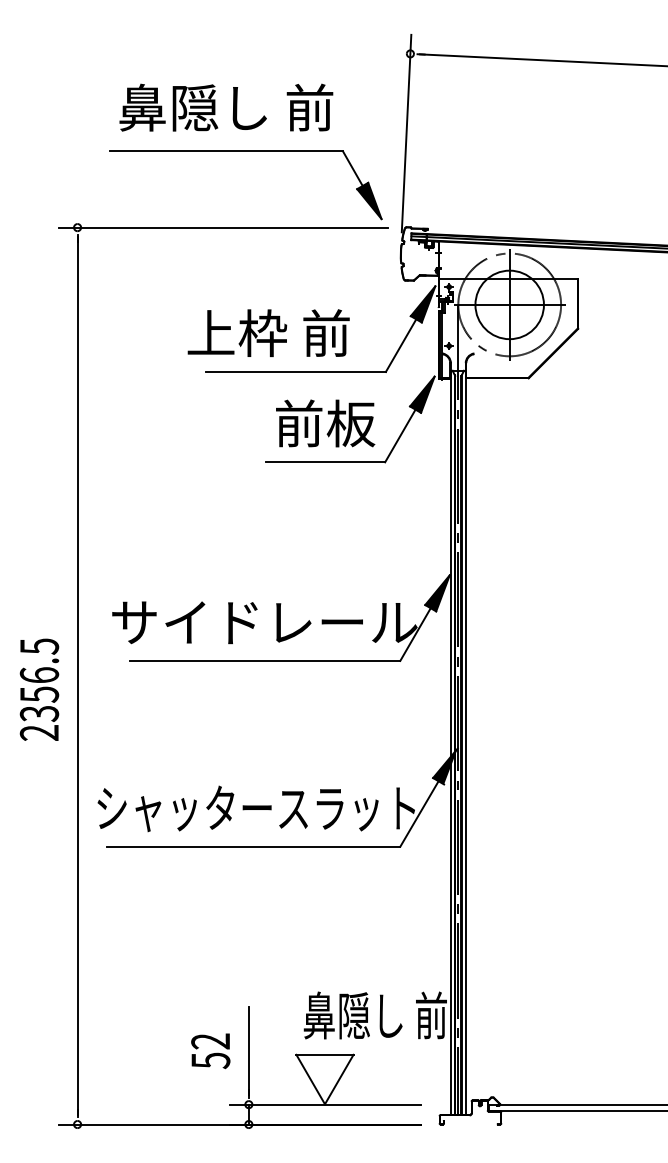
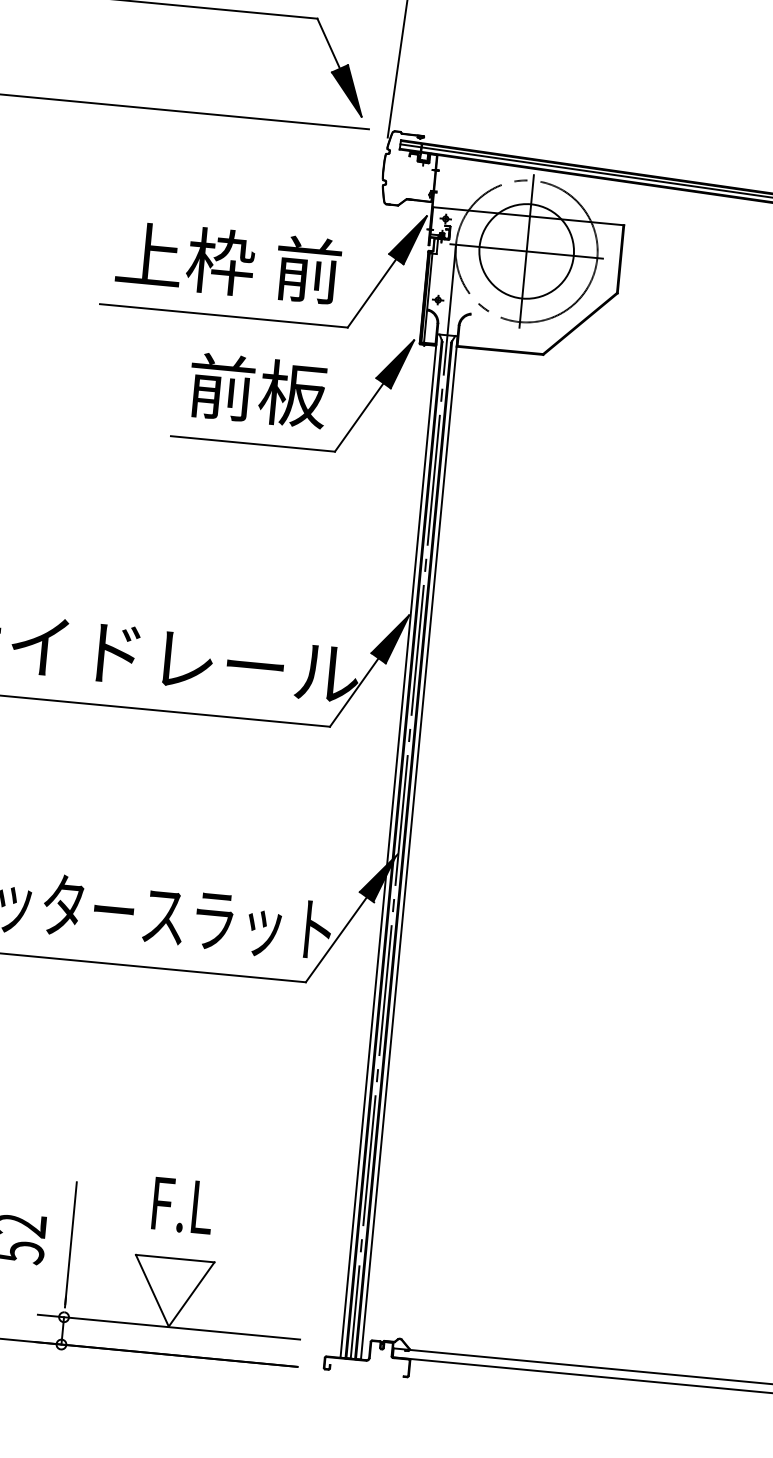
text: (268, 332) -> (228, 261), moved
text: (374, 1015) -> (248, 1210), 鼻隠し 前 -> F.L

